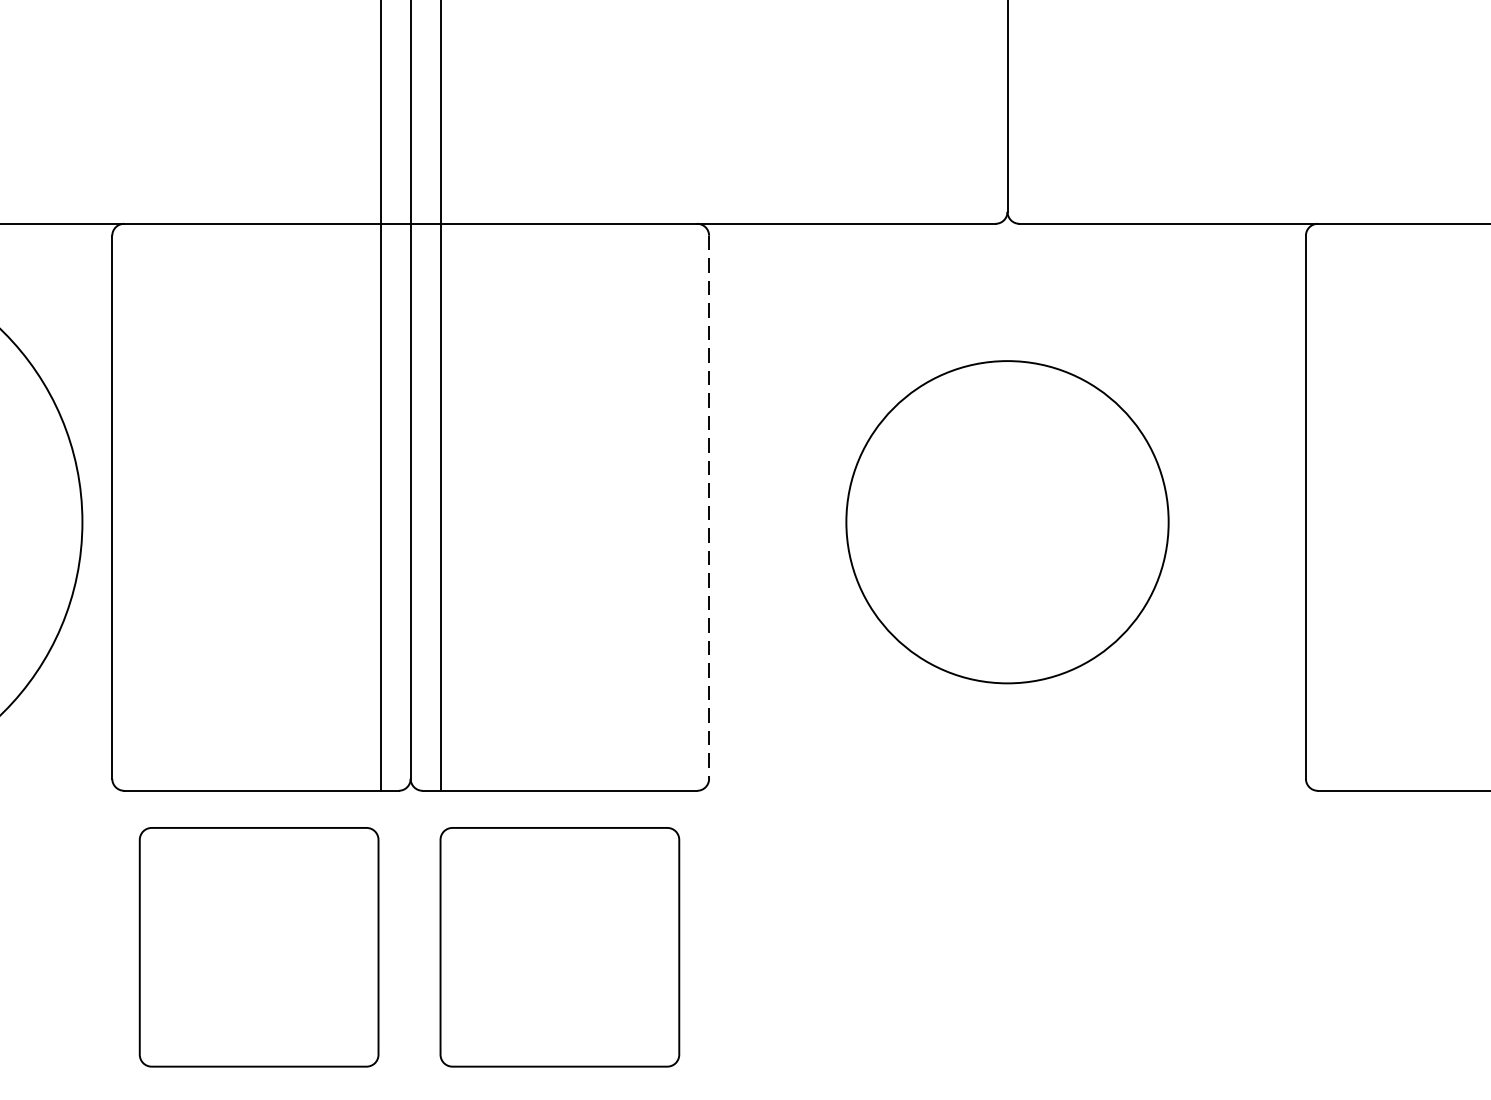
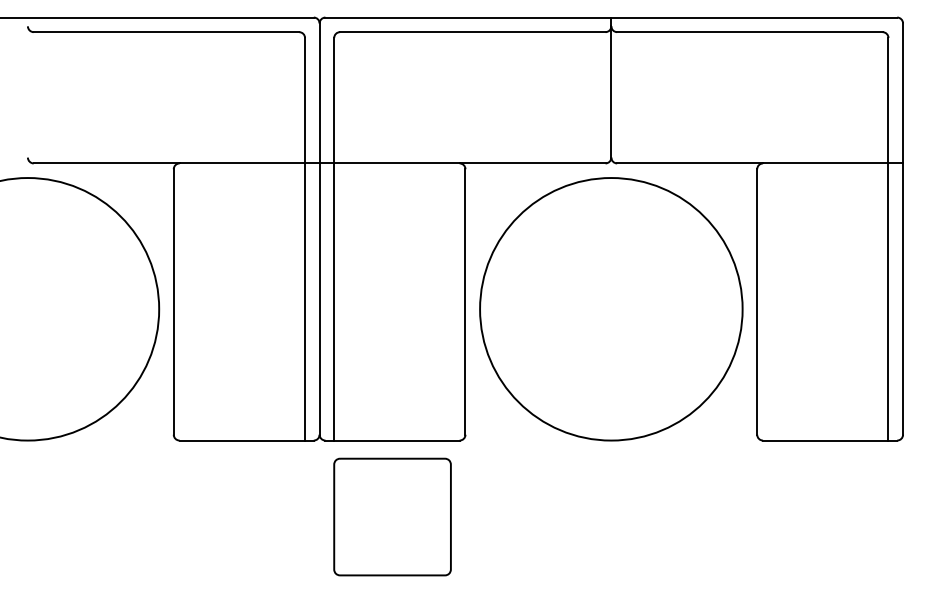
line: (709, 508) -> (465, 302), dashed -> solid
circle: (1007, 522) -> (611, 309), size x1.67
part: (259, 946) -> (245, 516), removed

